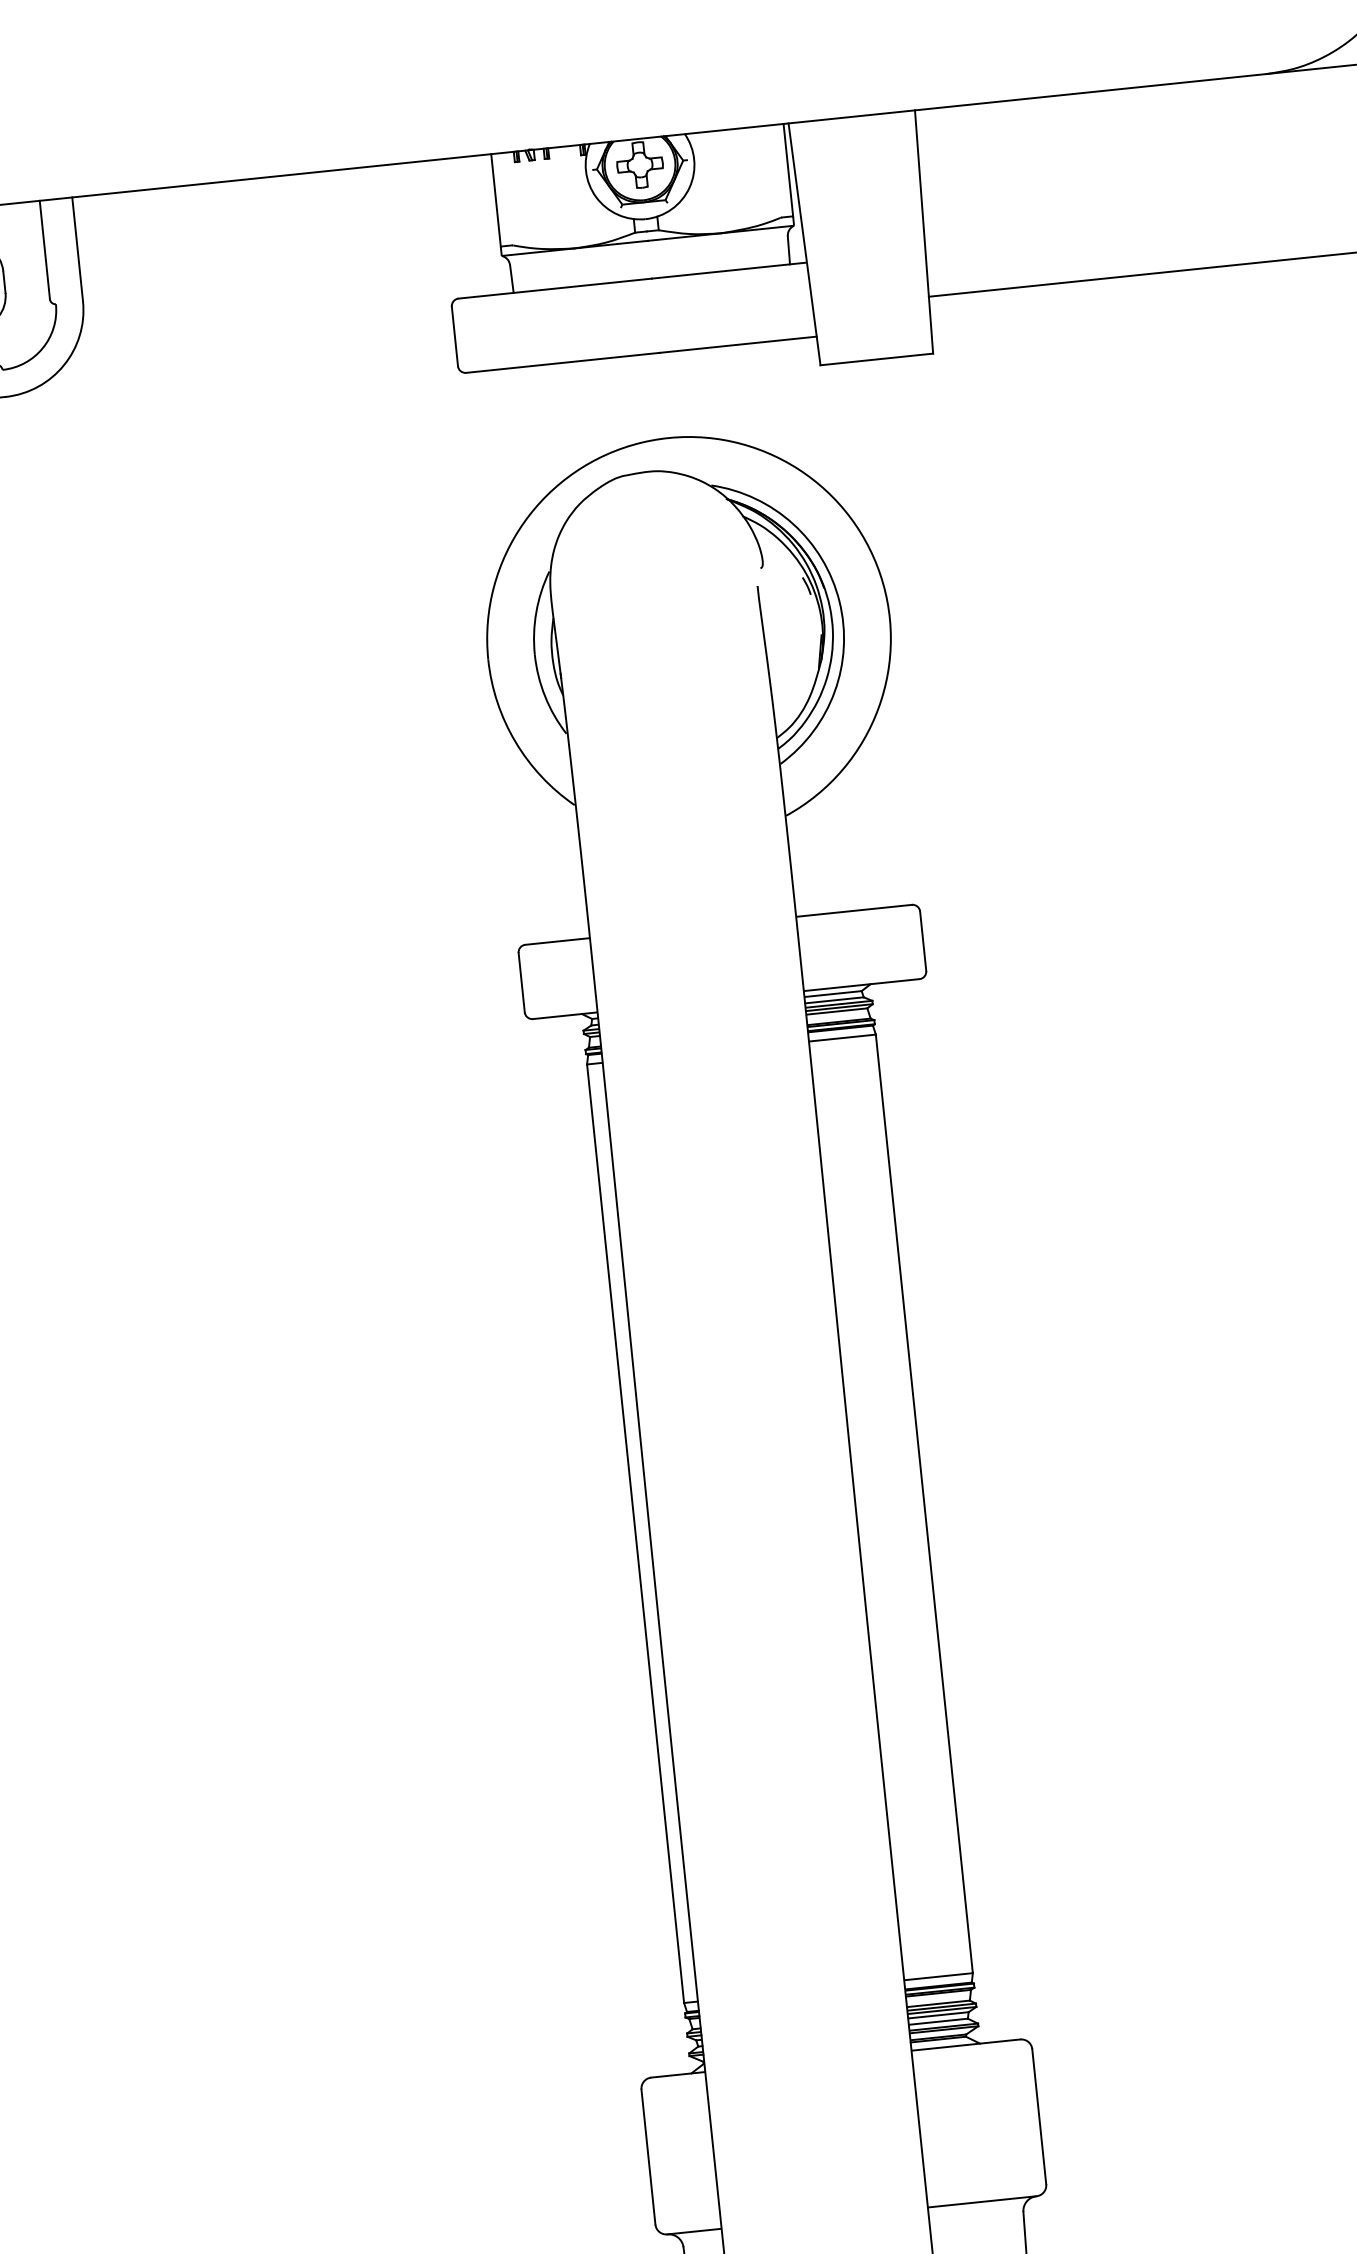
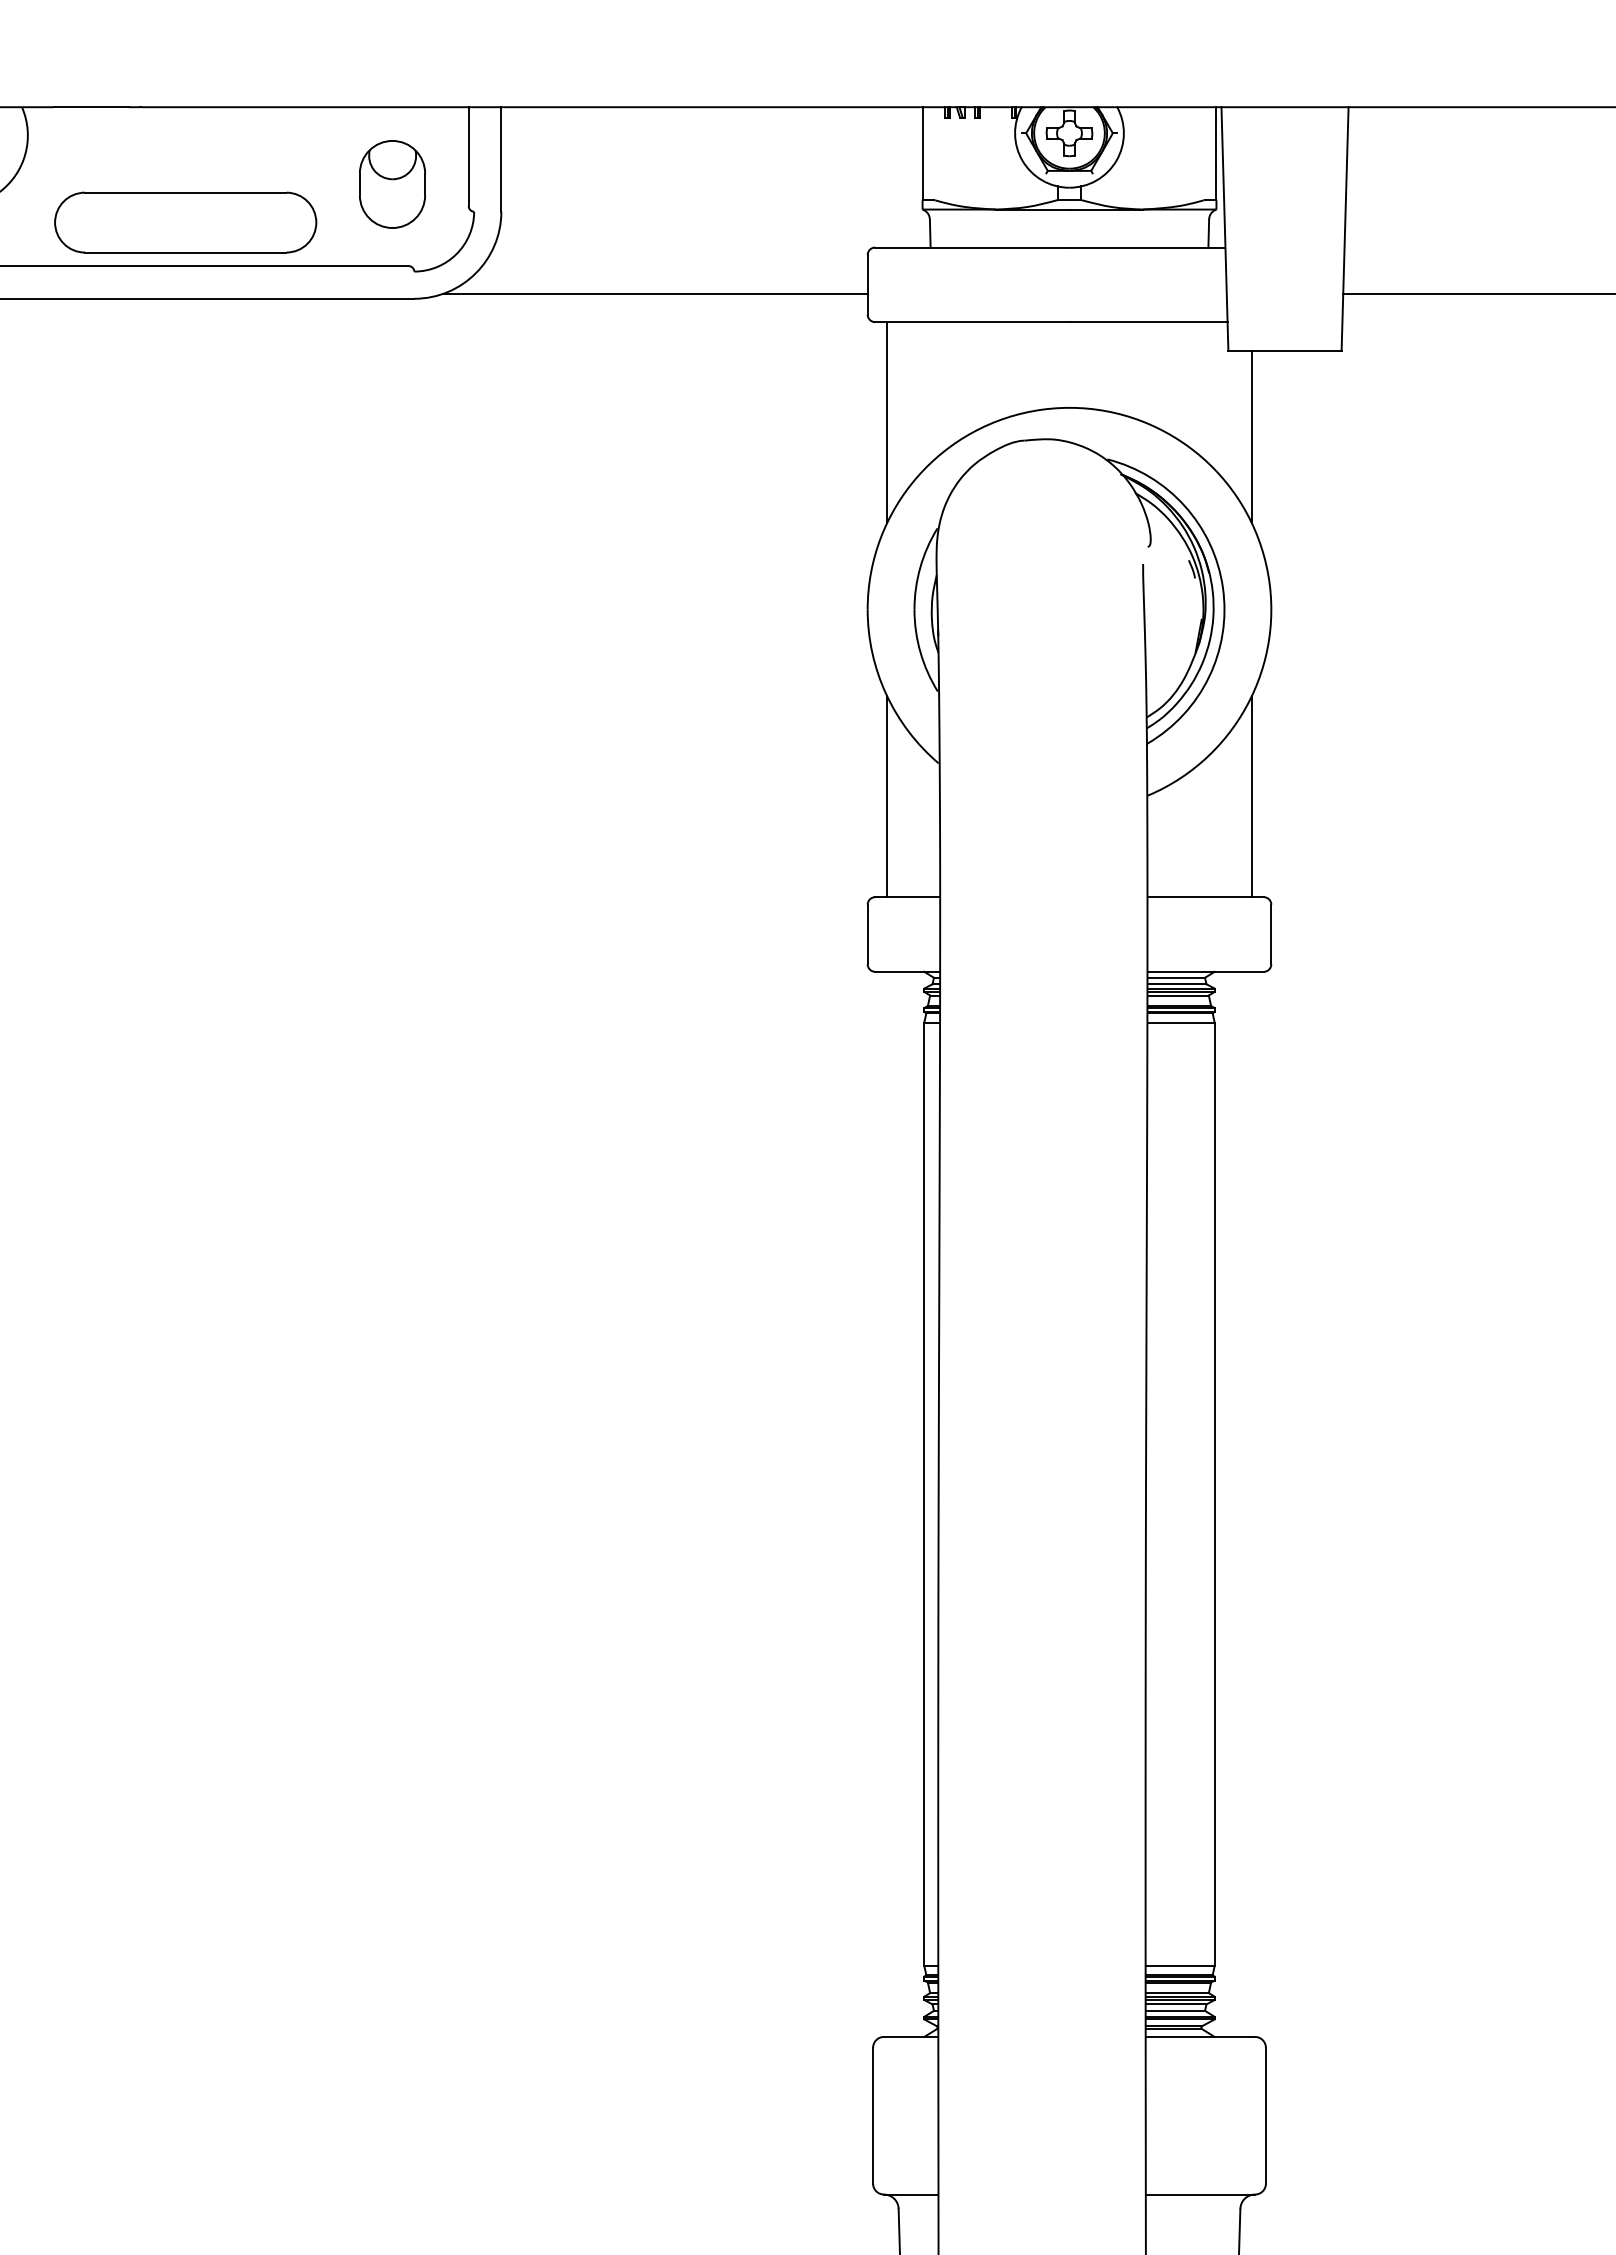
line: (243, 368) -> (654, 294), added
line: (852, 448) -> (1251, 437), added
line: (488, 471) -> (887, 422), added
line: (889, 805) -> (1251, 796), added
line: (527, 843) -> (887, 796), added

